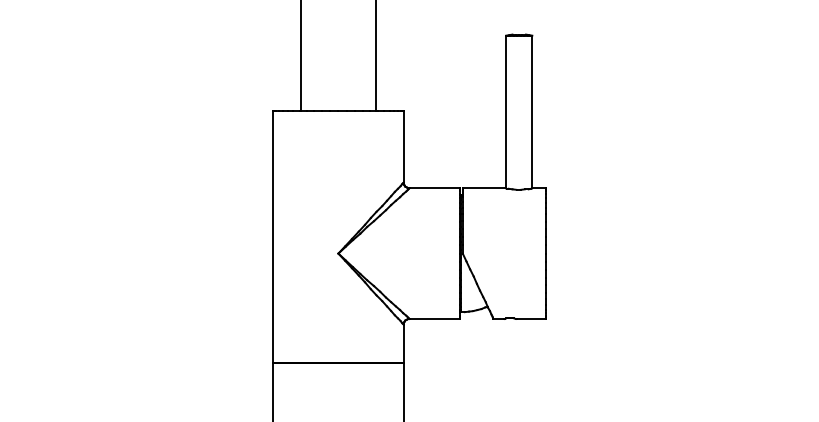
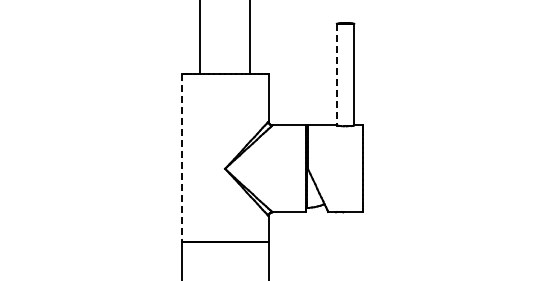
line: (505, 111) -> (336, 74), solid -> dashed
line: (272, 238) -> (181, 158), solid -> dashed

